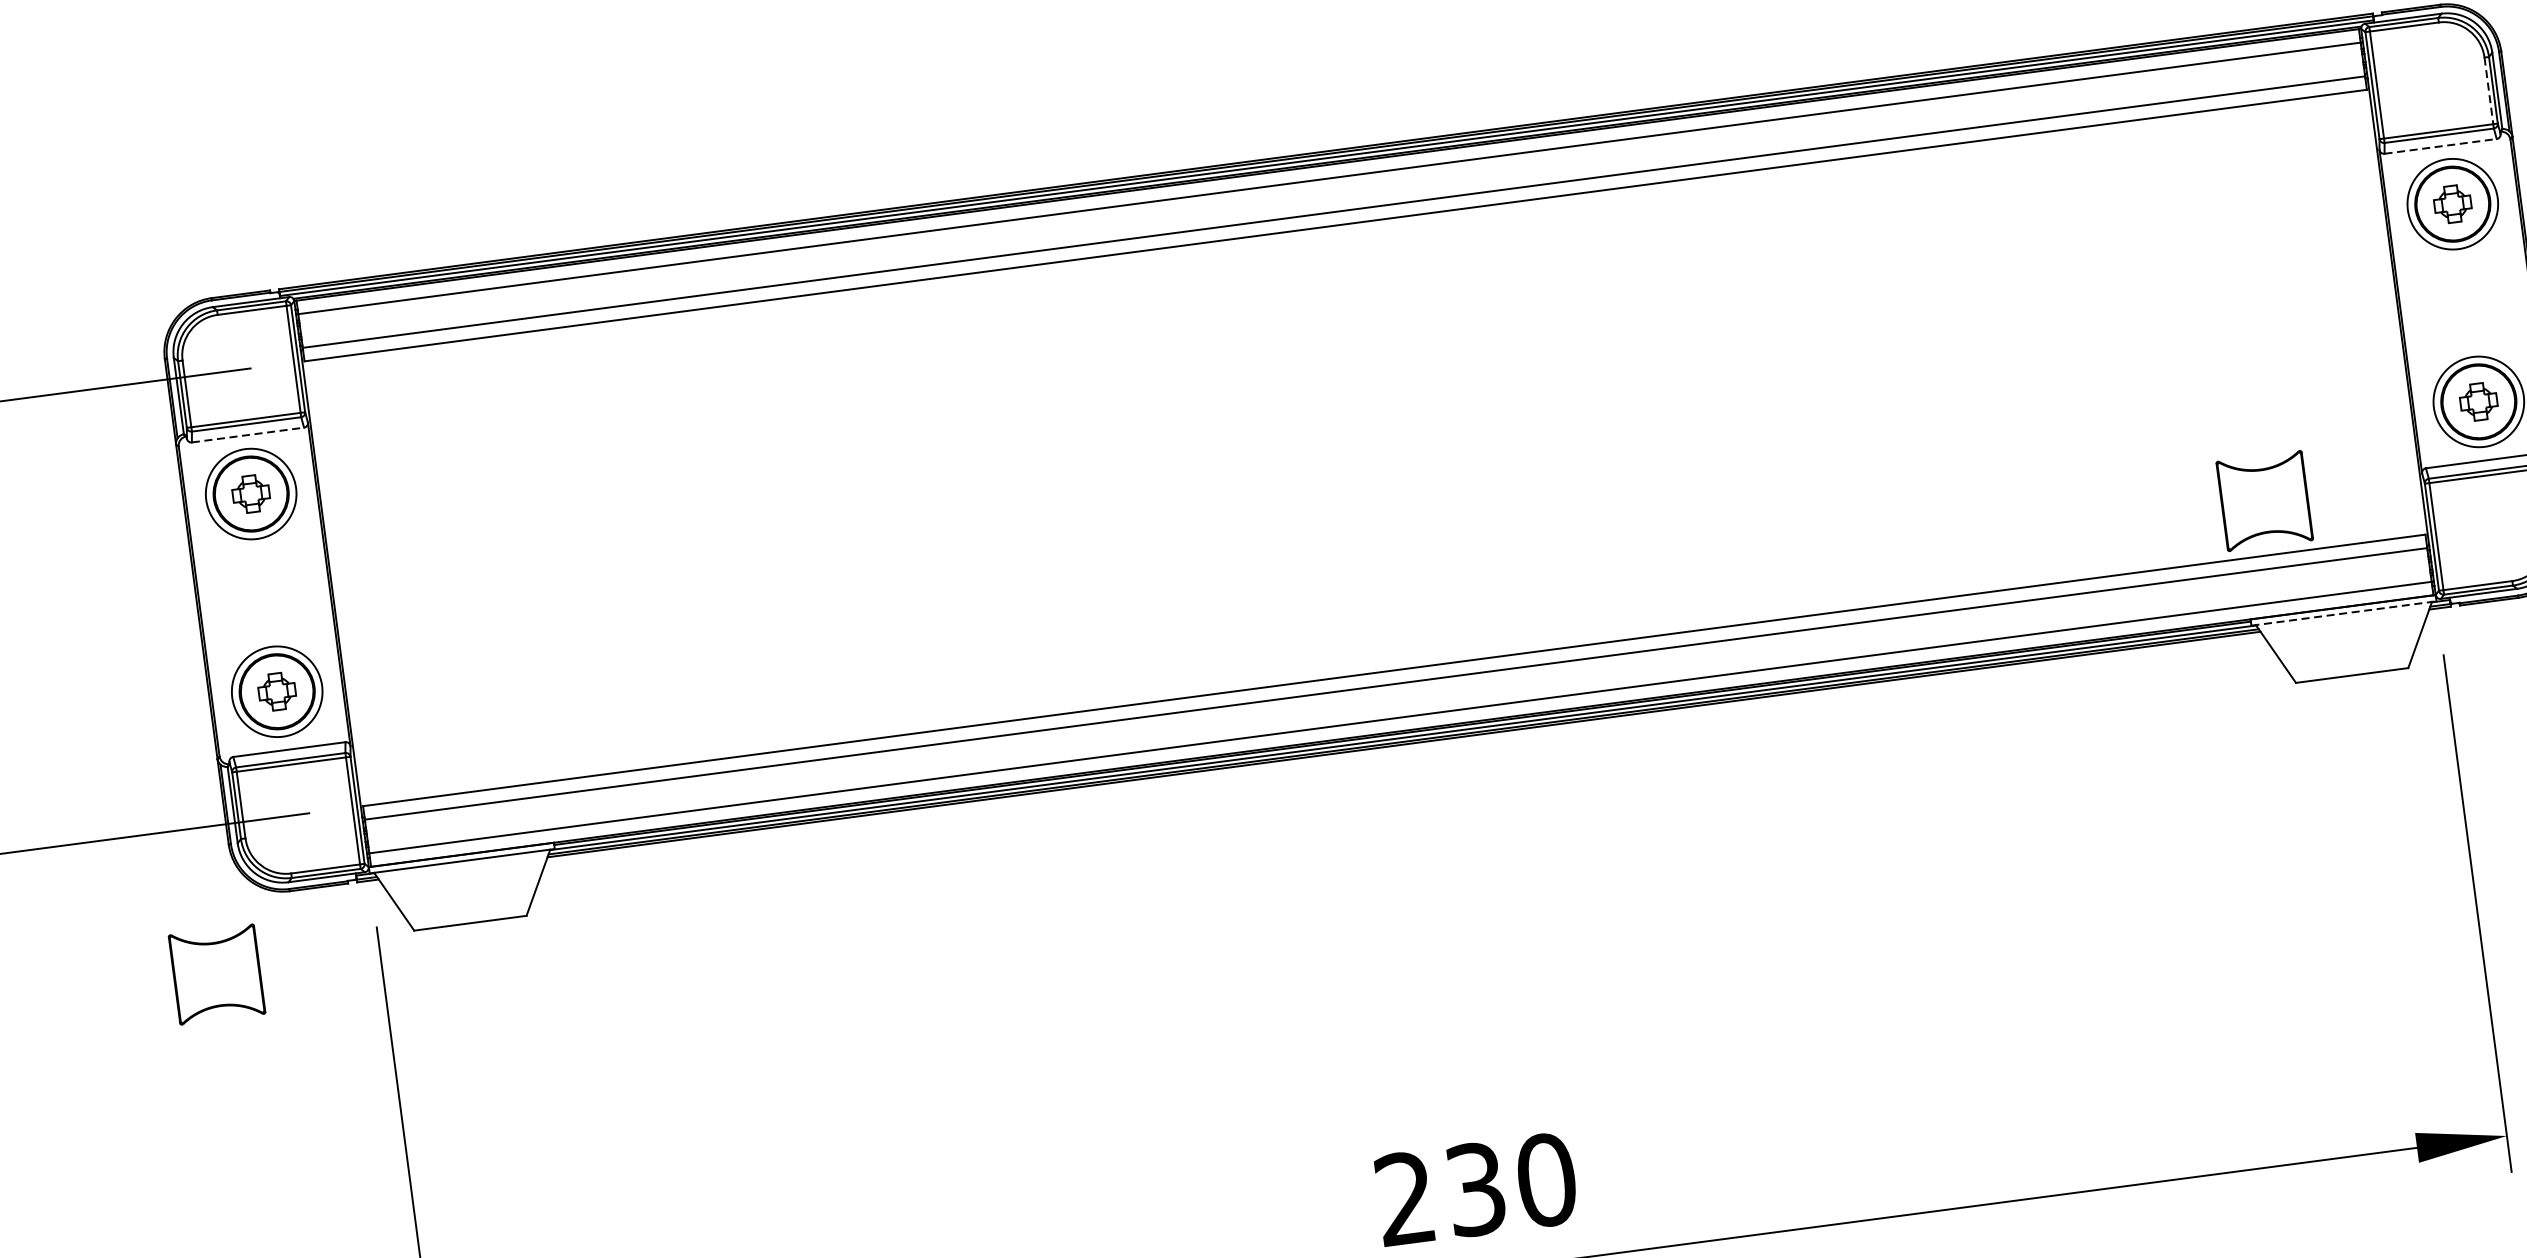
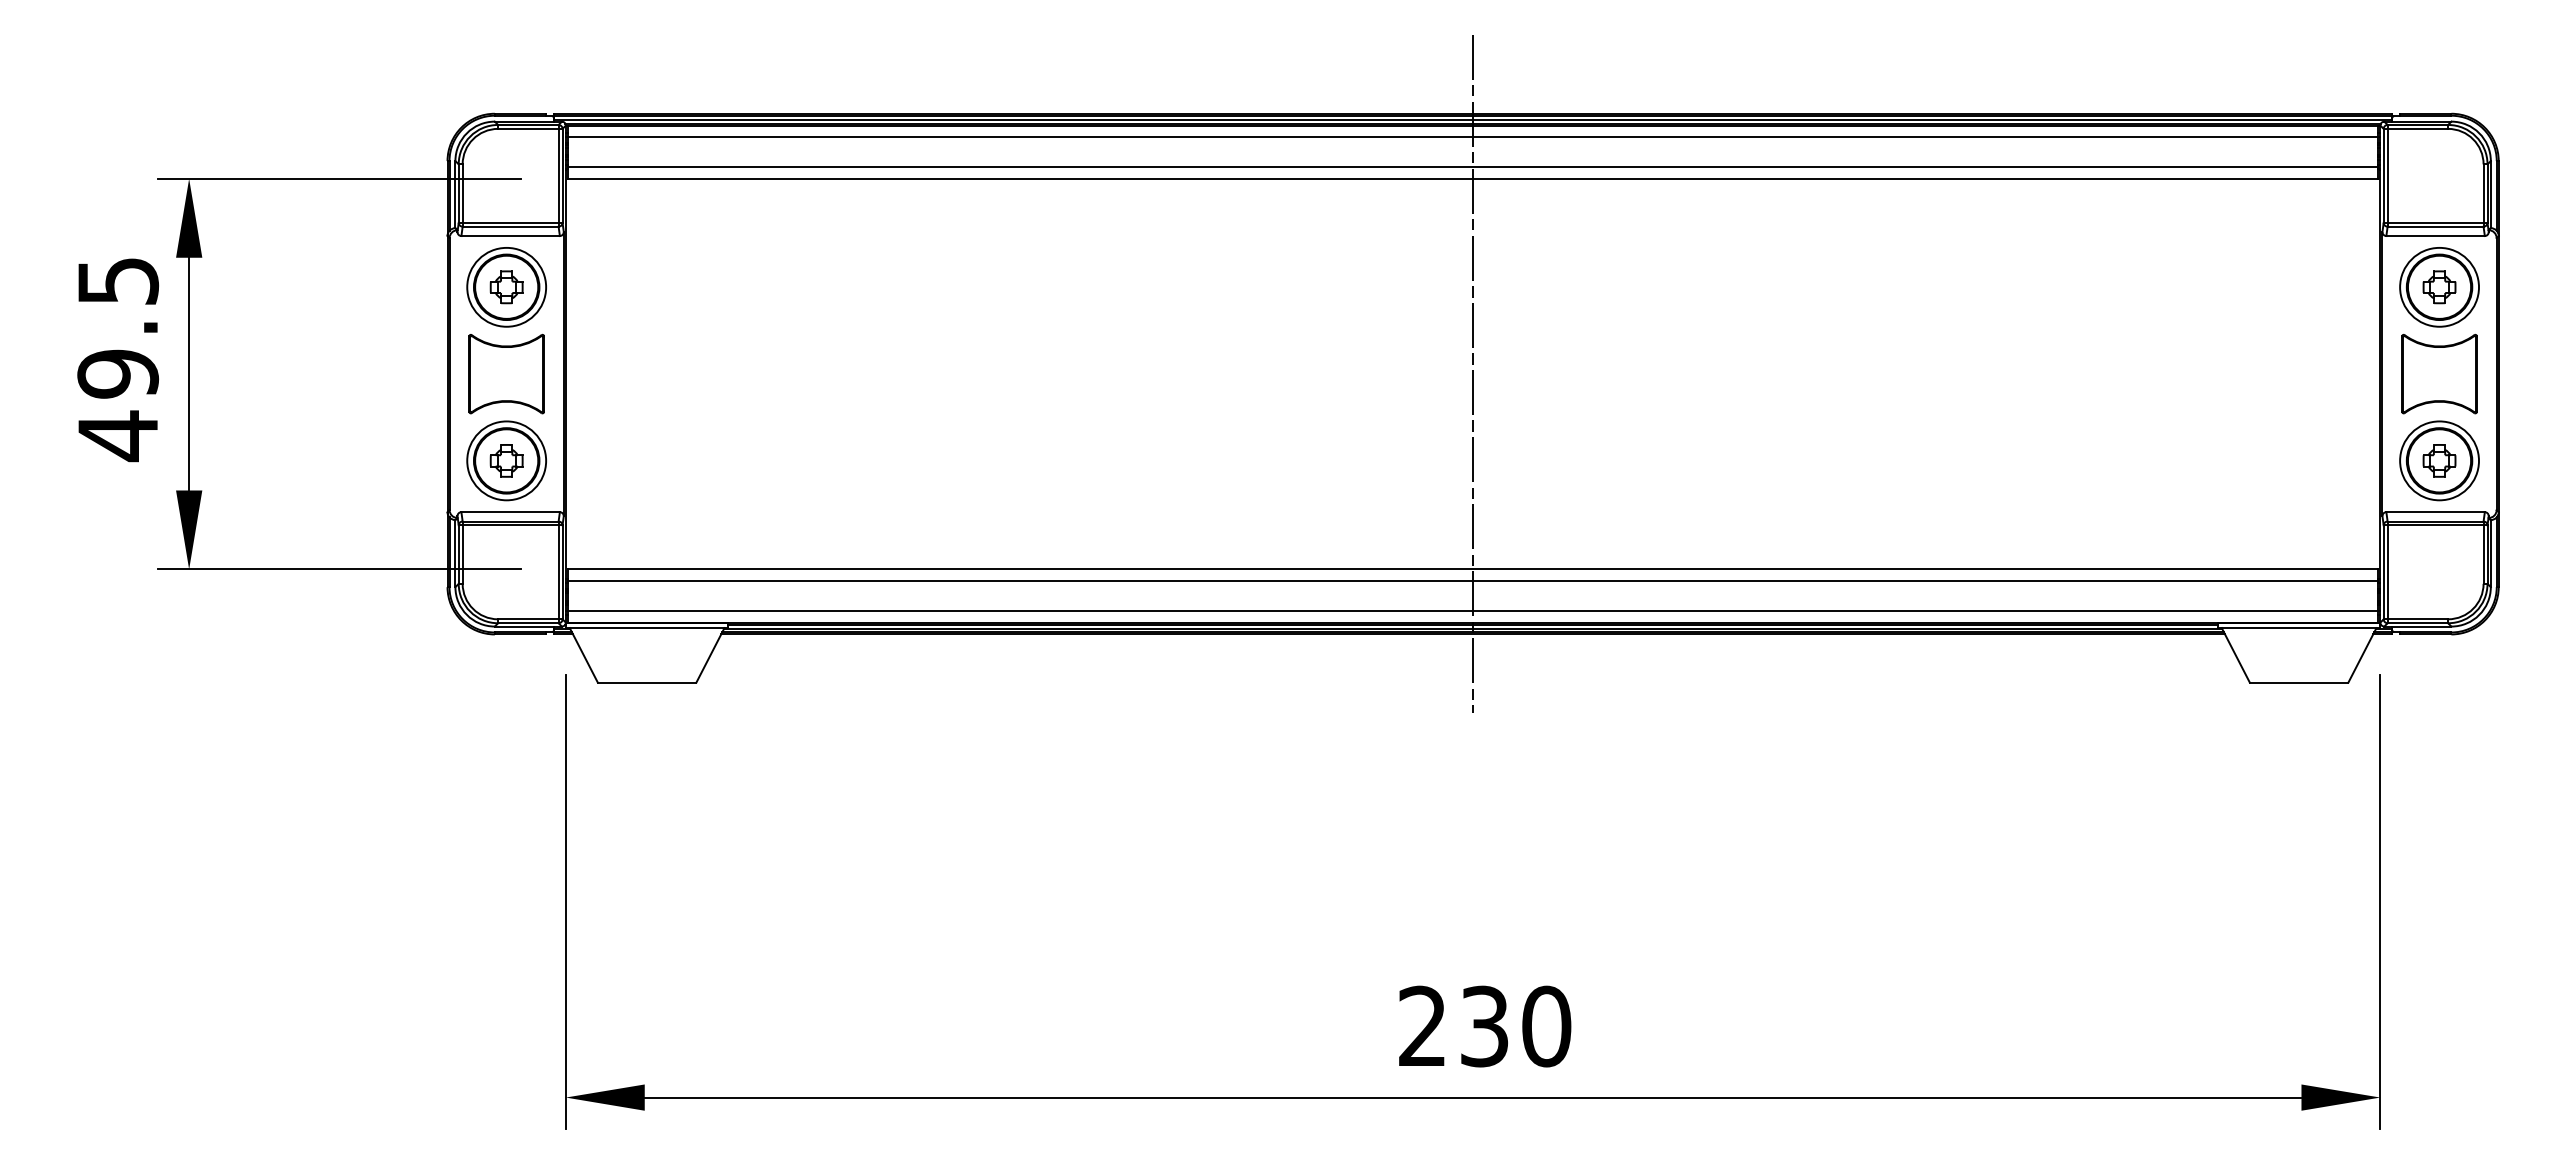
line: (2488, 91) -> (2483, 194), dashed -> solid
line: (2441, 146) -> (2436, 236), dashed -> solid
line: (249, 435) -> (511, 236), dashed -> solid
line: (1365, 447) -> (1473, 373), added
part: (2264, 500) -> (2439, 373), moved
line: (2344, 613) -> (2299, 628), dashed -> solid
part: (216, 973) -> (506, 373), moved

